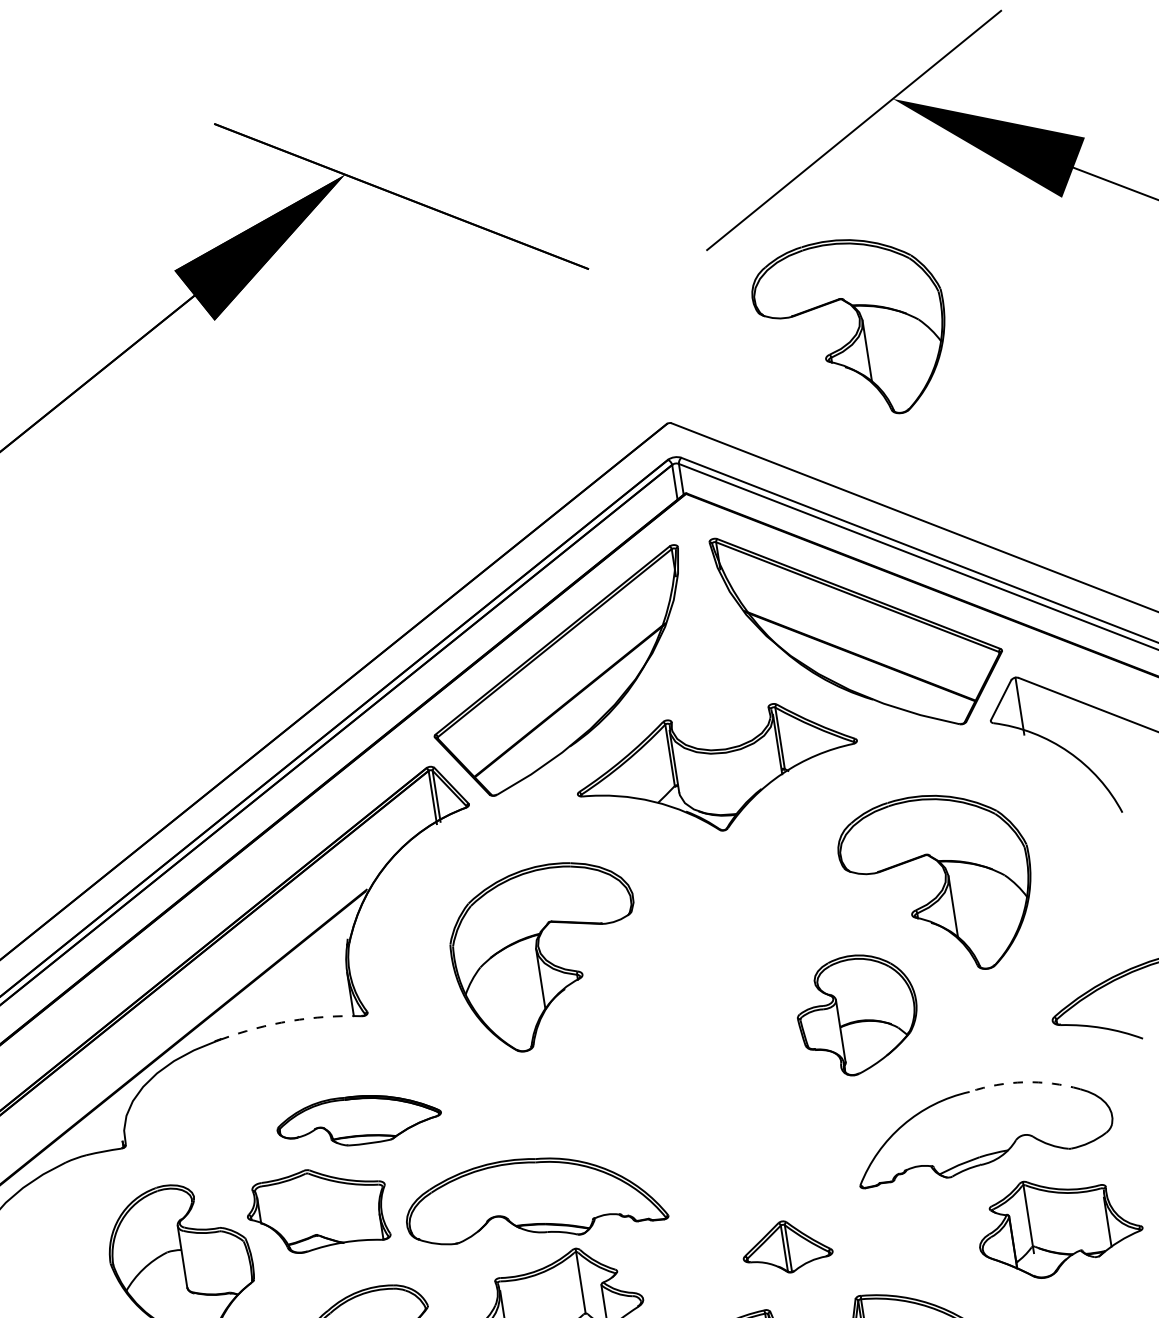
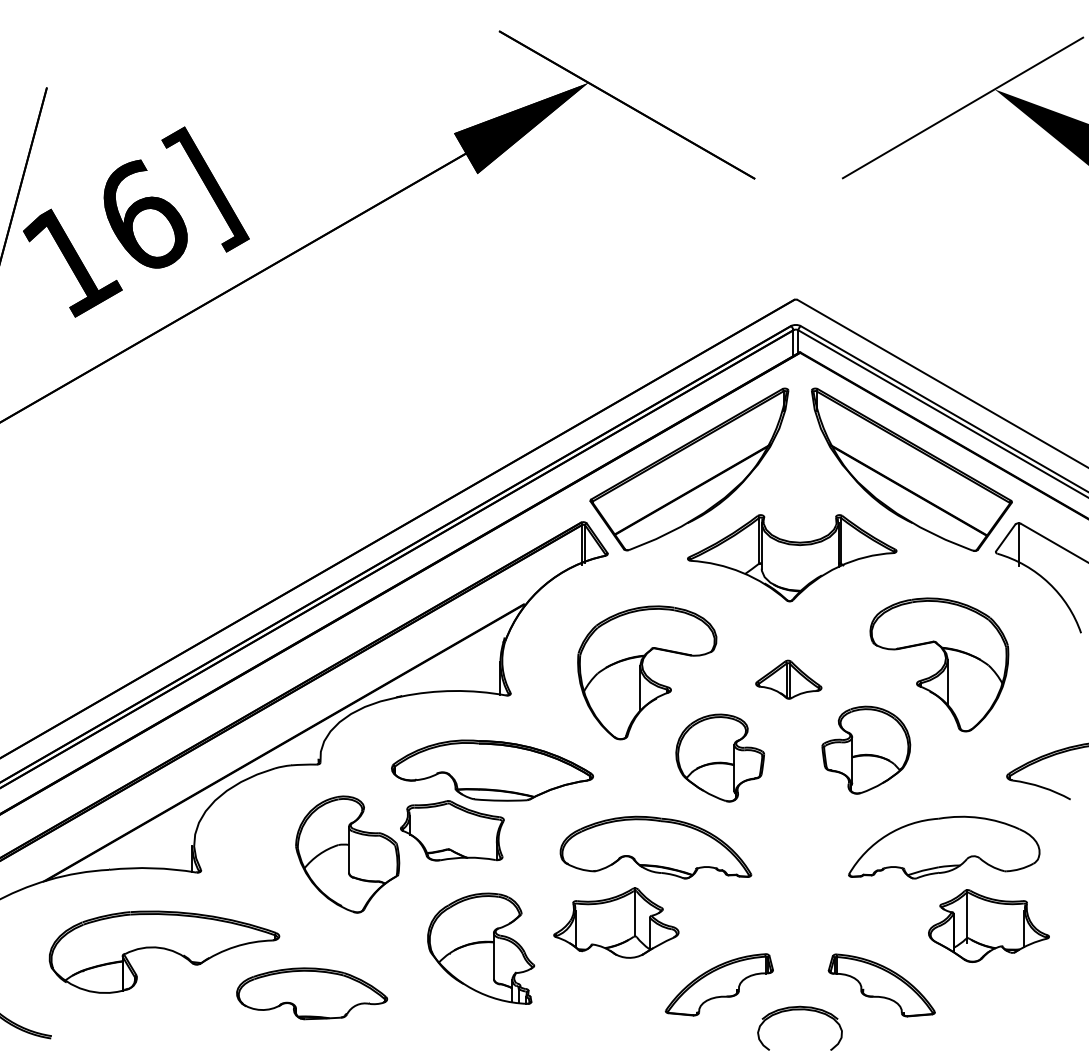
part: (852, 328) -> (939, 251), removed
arc: (290, 1021) -> (453, 691), dashed -> solid
part: (661, 1055) -> (719, 757), added
arc: (1024, 1081) -> (979, 817), dashed -> solid
part: (359, 1119) -> (492, 770), size x1.67
part: (533, 1199) -> (655, 847), moved
part: (786, 1246) -> (788, 679), moved

